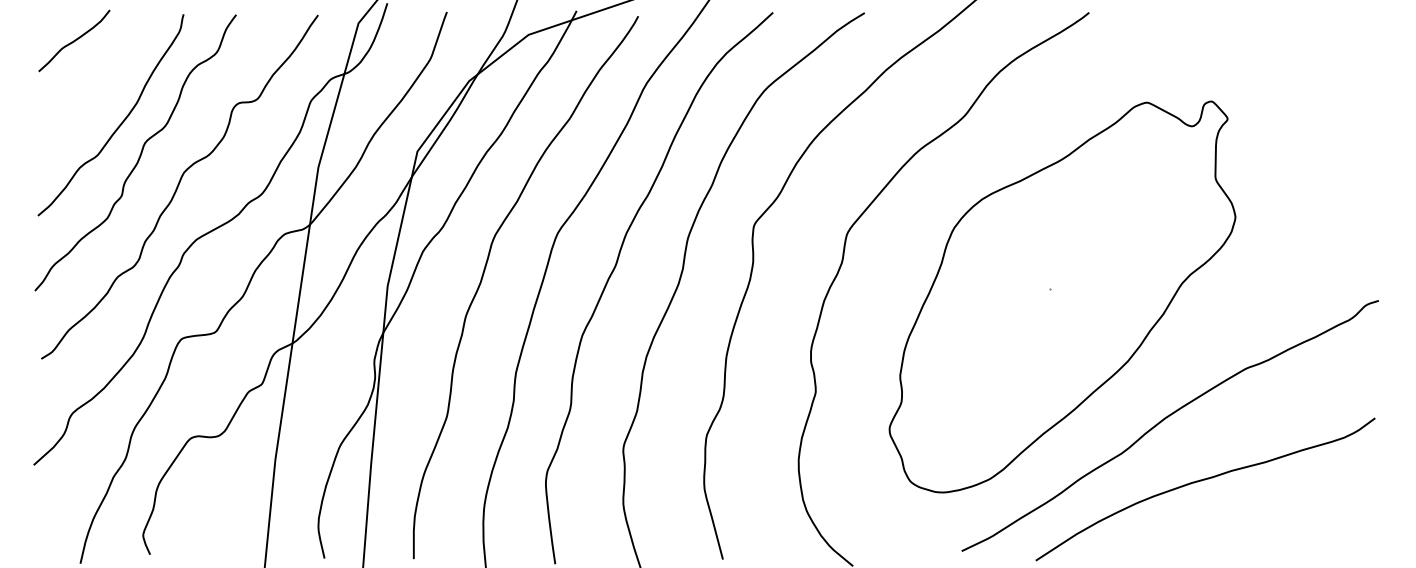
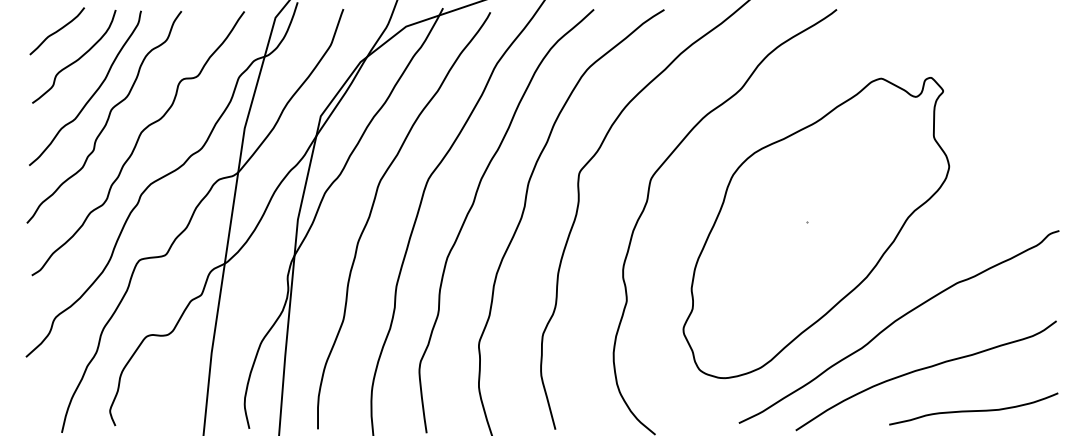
curve: (99, 77) -> (76, 59), added
curve: (1267, 534) -> (973, 410), added

